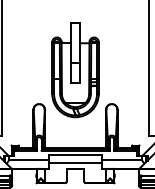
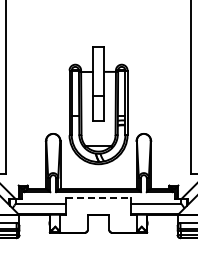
part: (75, 70) -> (98, 105), moved
line: (75, 155) -> (98, 197), solid -> dashed
line: (75, 163) -> (98, 207), removed

